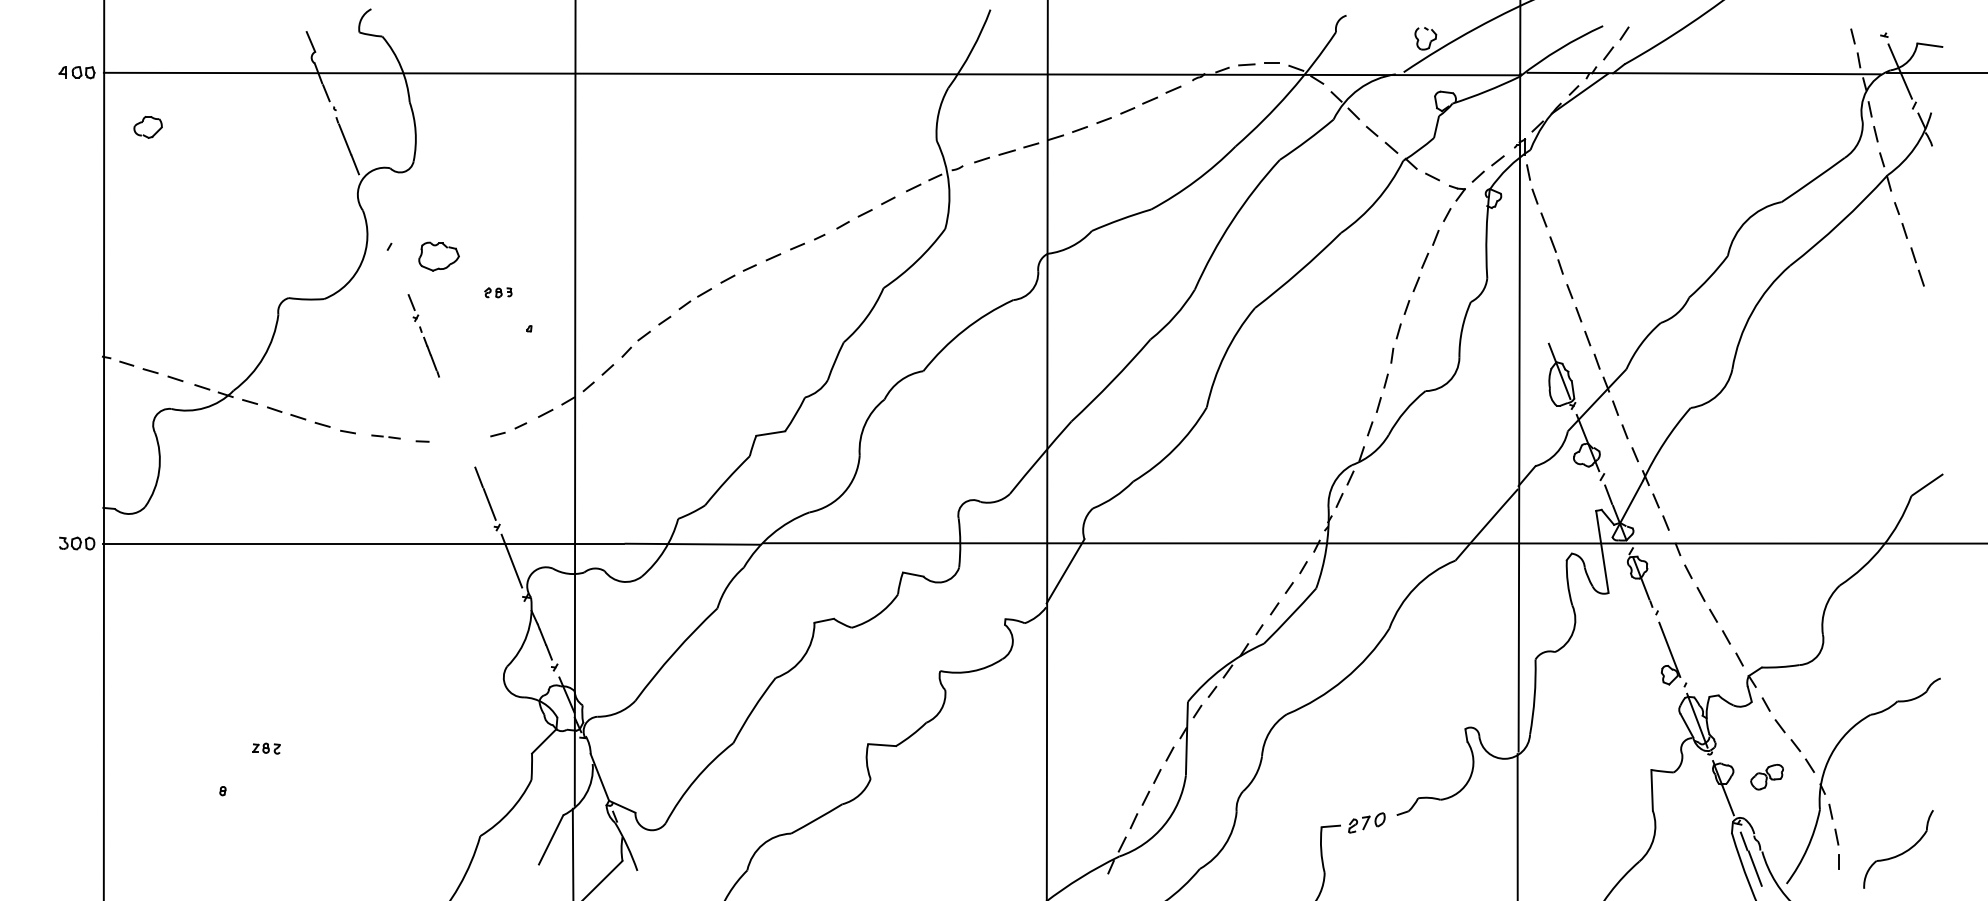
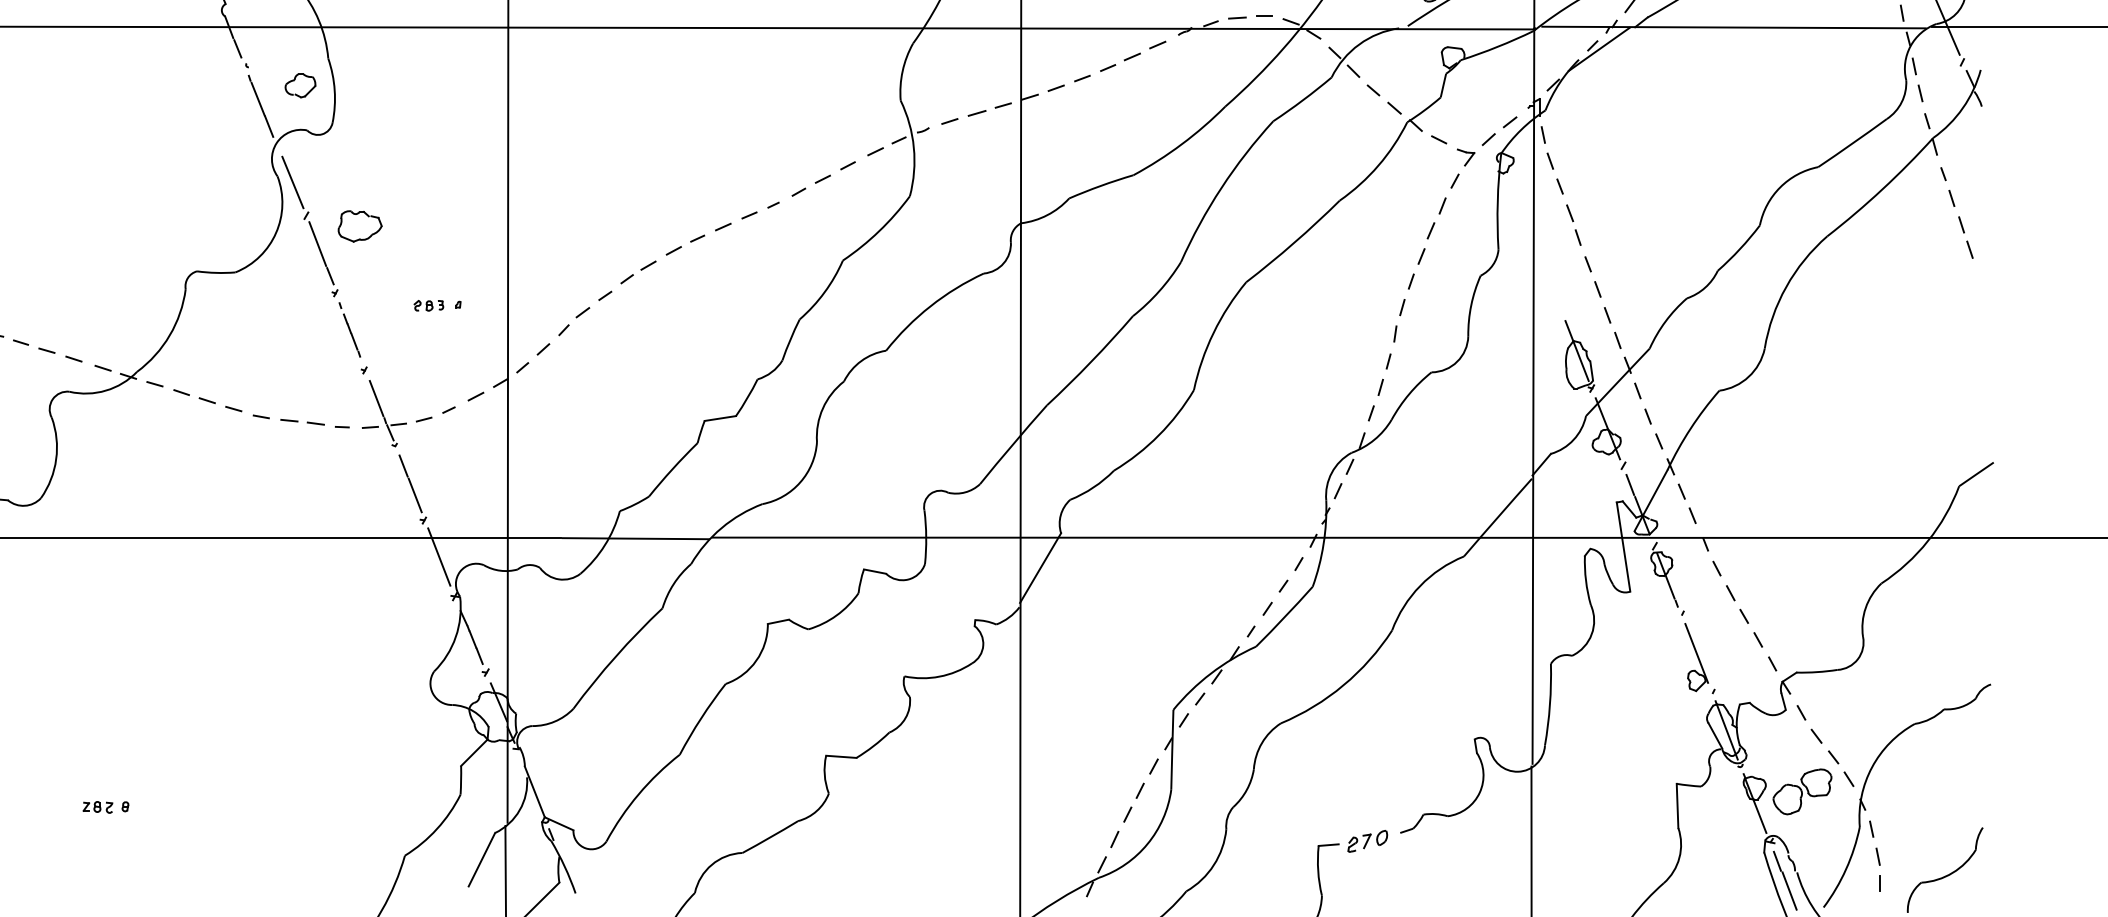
part: (147, 127) -> (299, 86), moved
line: (376, 215) -> (292, 181), added
line: (399, 272) -> (317, 243), added
part: (498, 292) -> (429, 305), moved
part: (460, 422) -> (383, 406), added
part: (385, 436) -> (301, 421), size x1.43
part: (266, 748) -> (97, 807), moved
part: (1766, 776) -> (1801, 790), size x1.67

